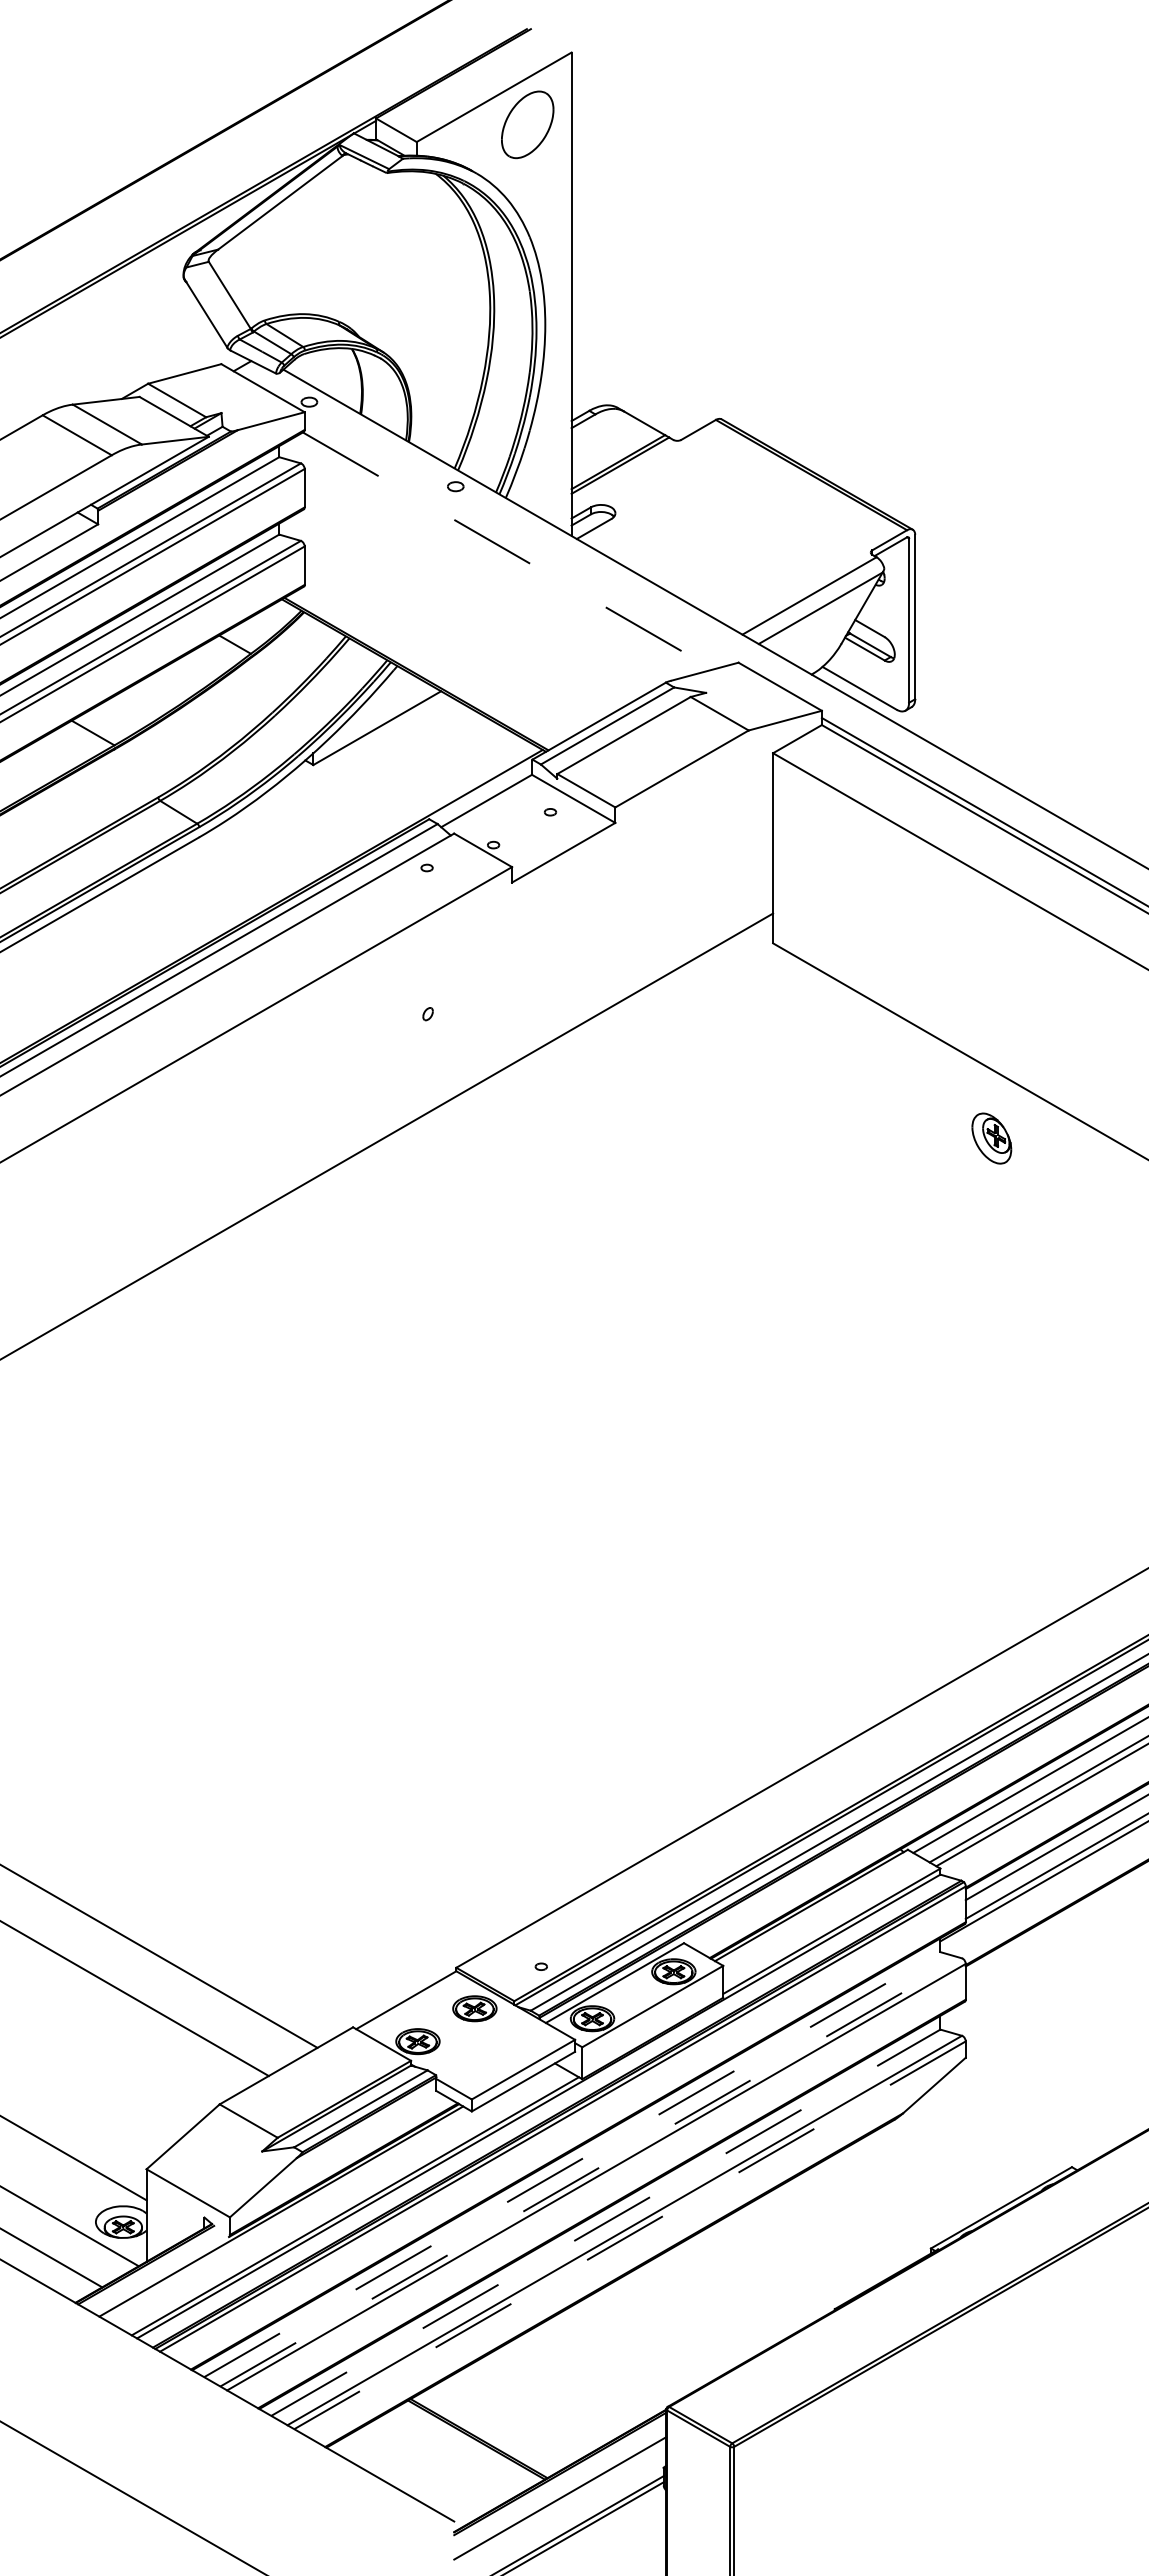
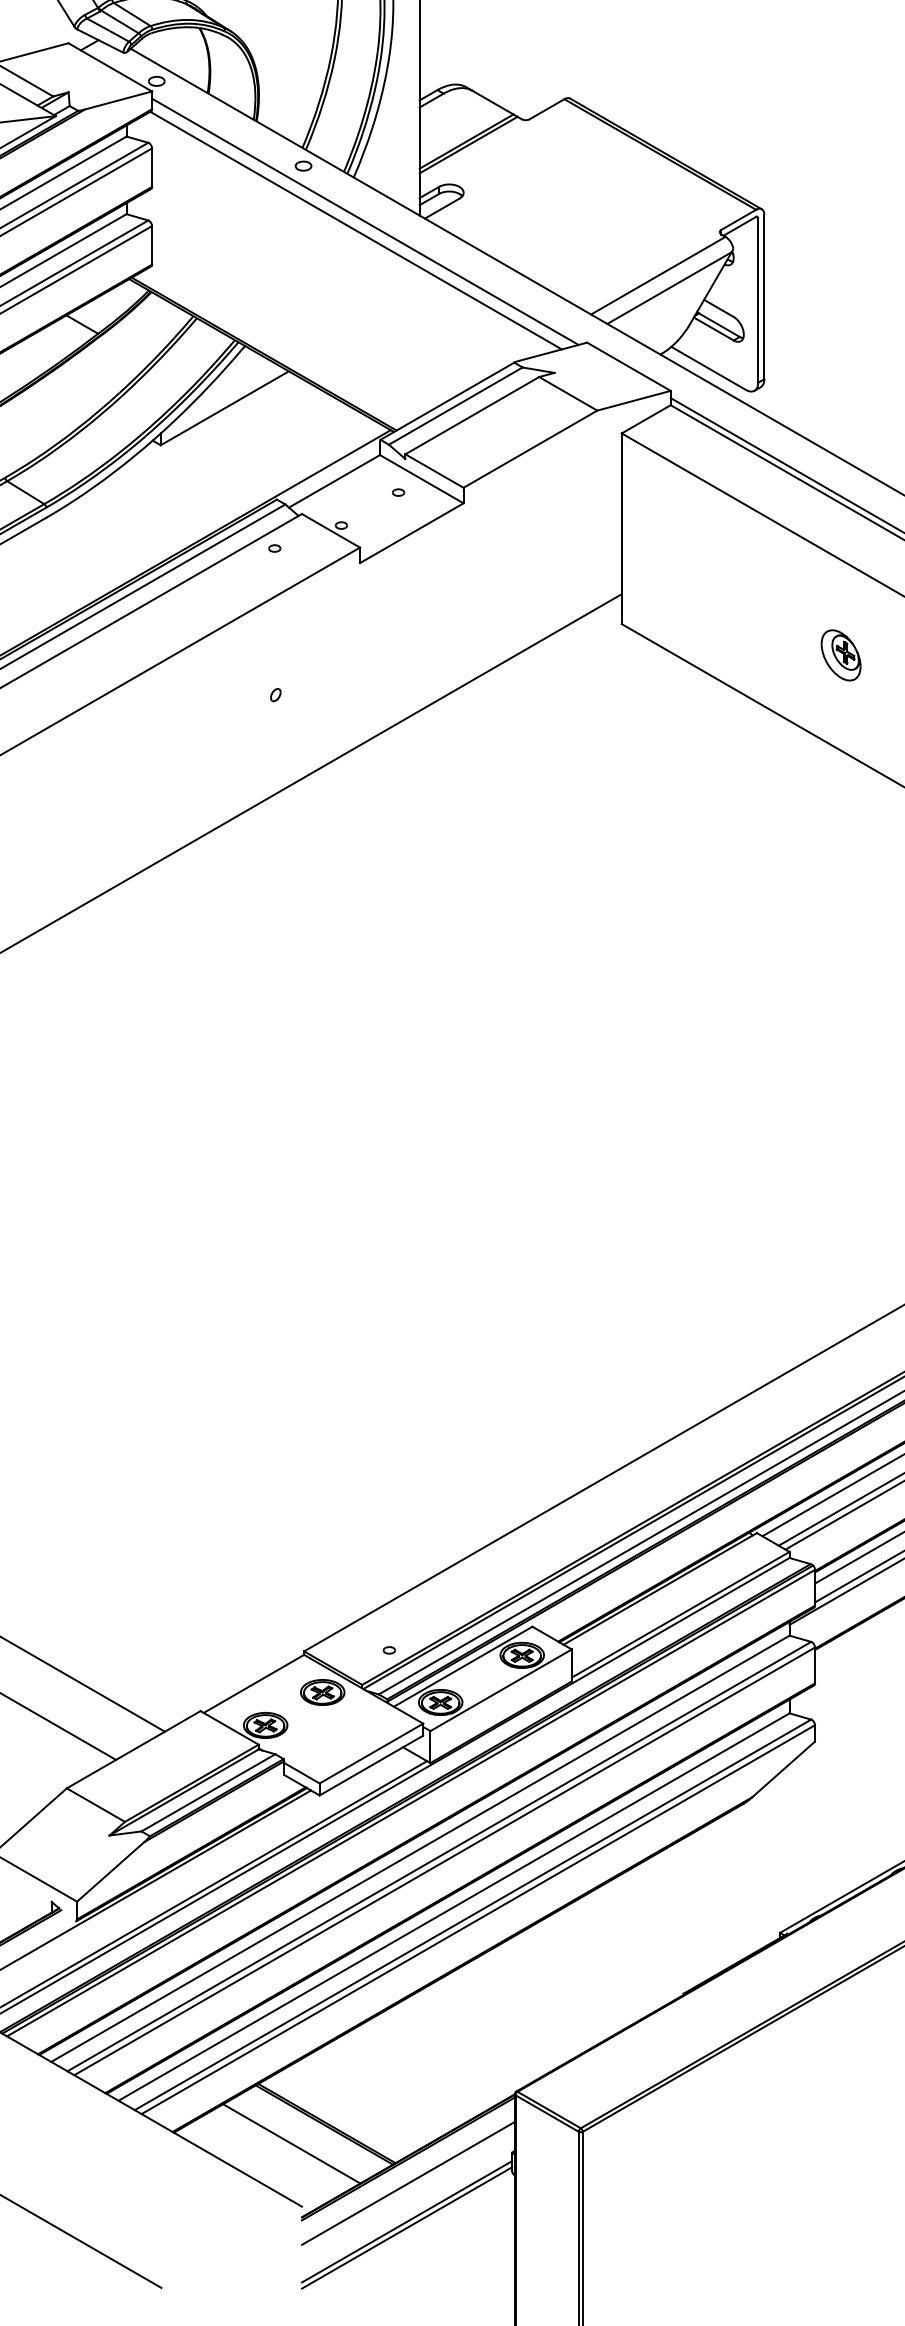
line: (517, 541) -> (365, 221), added
line: (508, 551) -> (356, 231), dashed -> solid
part: (991, 1138) -> (840, 655), moved
line: (572, 2164) -> (420, 1848), dashed -> solid
line: (591, 2172) -> (439, 1856), dashed -> solid
line: (606, 2222) -> (454, 1906), dashed -> solid
line: (630, 2235) -> (478, 1919), dashed -> solid
line: (443, 2458) -> (291, 2143), added

